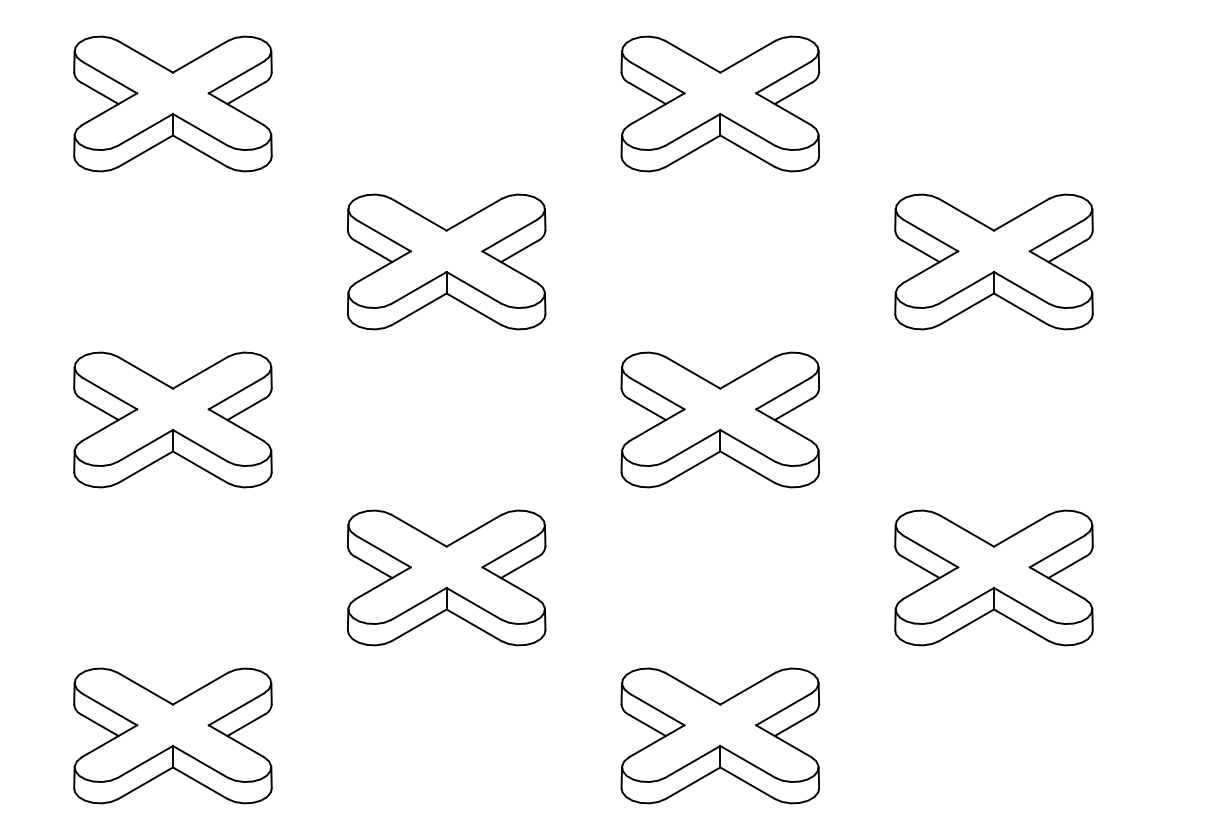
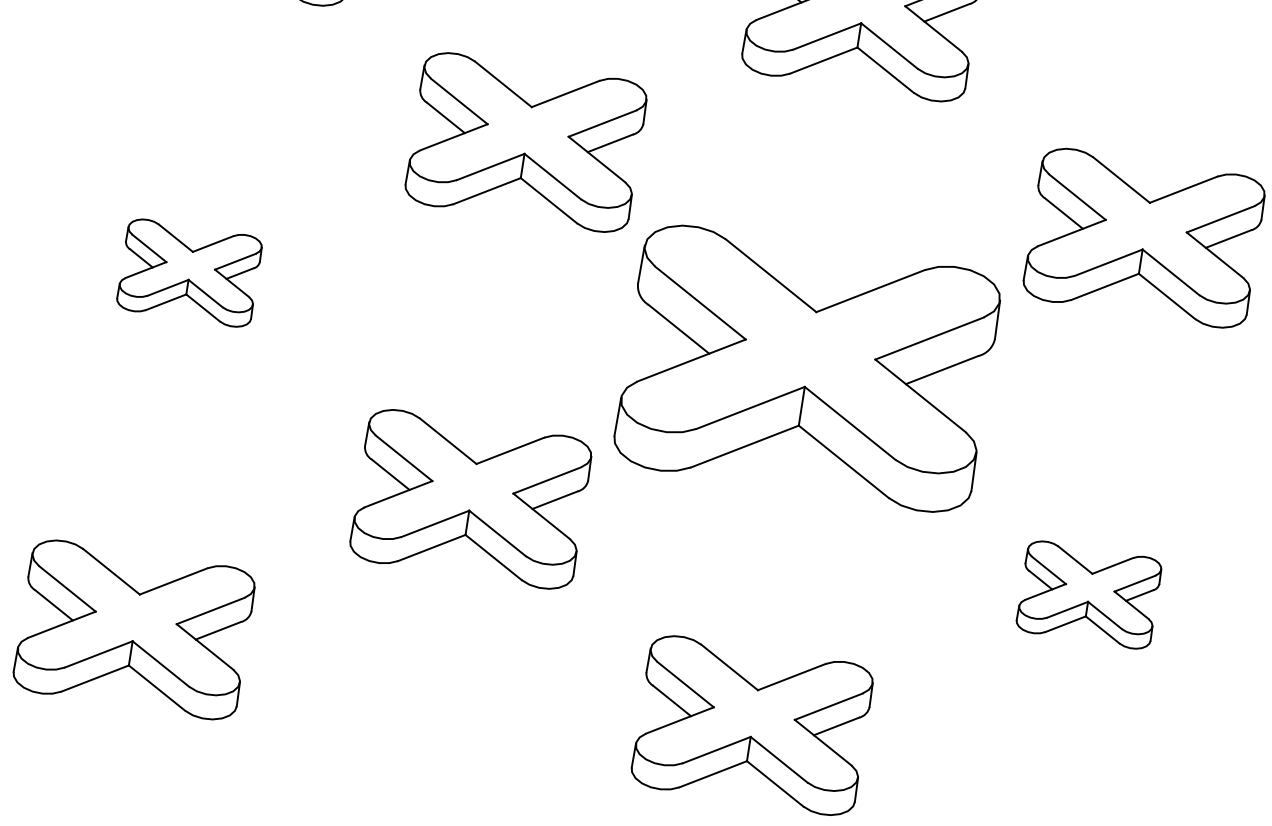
part: (172, 419) -> (189, 272), size x0.6
part: (720, 419) -> (807, 368), size x1.6
part: (993, 577) -> (1088, 594), size x0.6

